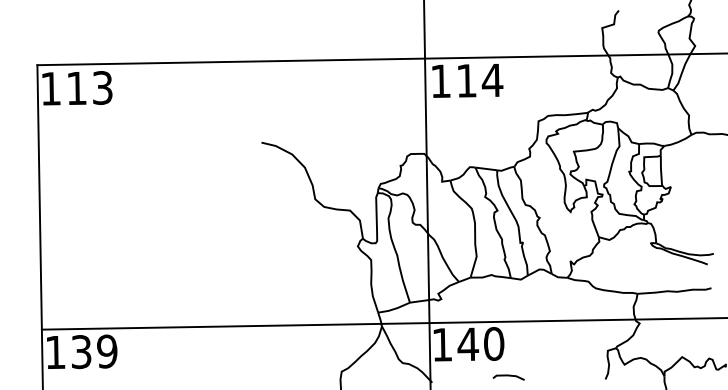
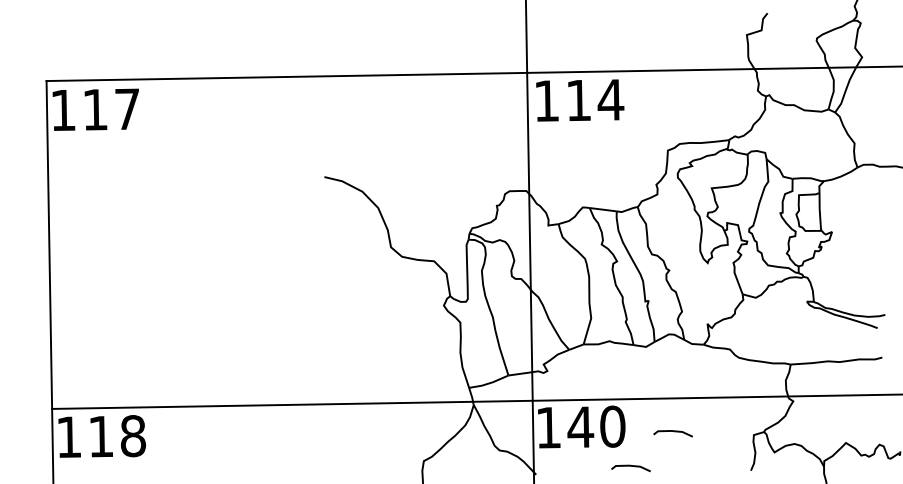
text: (102, 87) -> (127, 108), 113 -> 117
line: (542, 348) -> (672, 432), added
text: (94, 351) -> (117, 436), 139 -> 118

